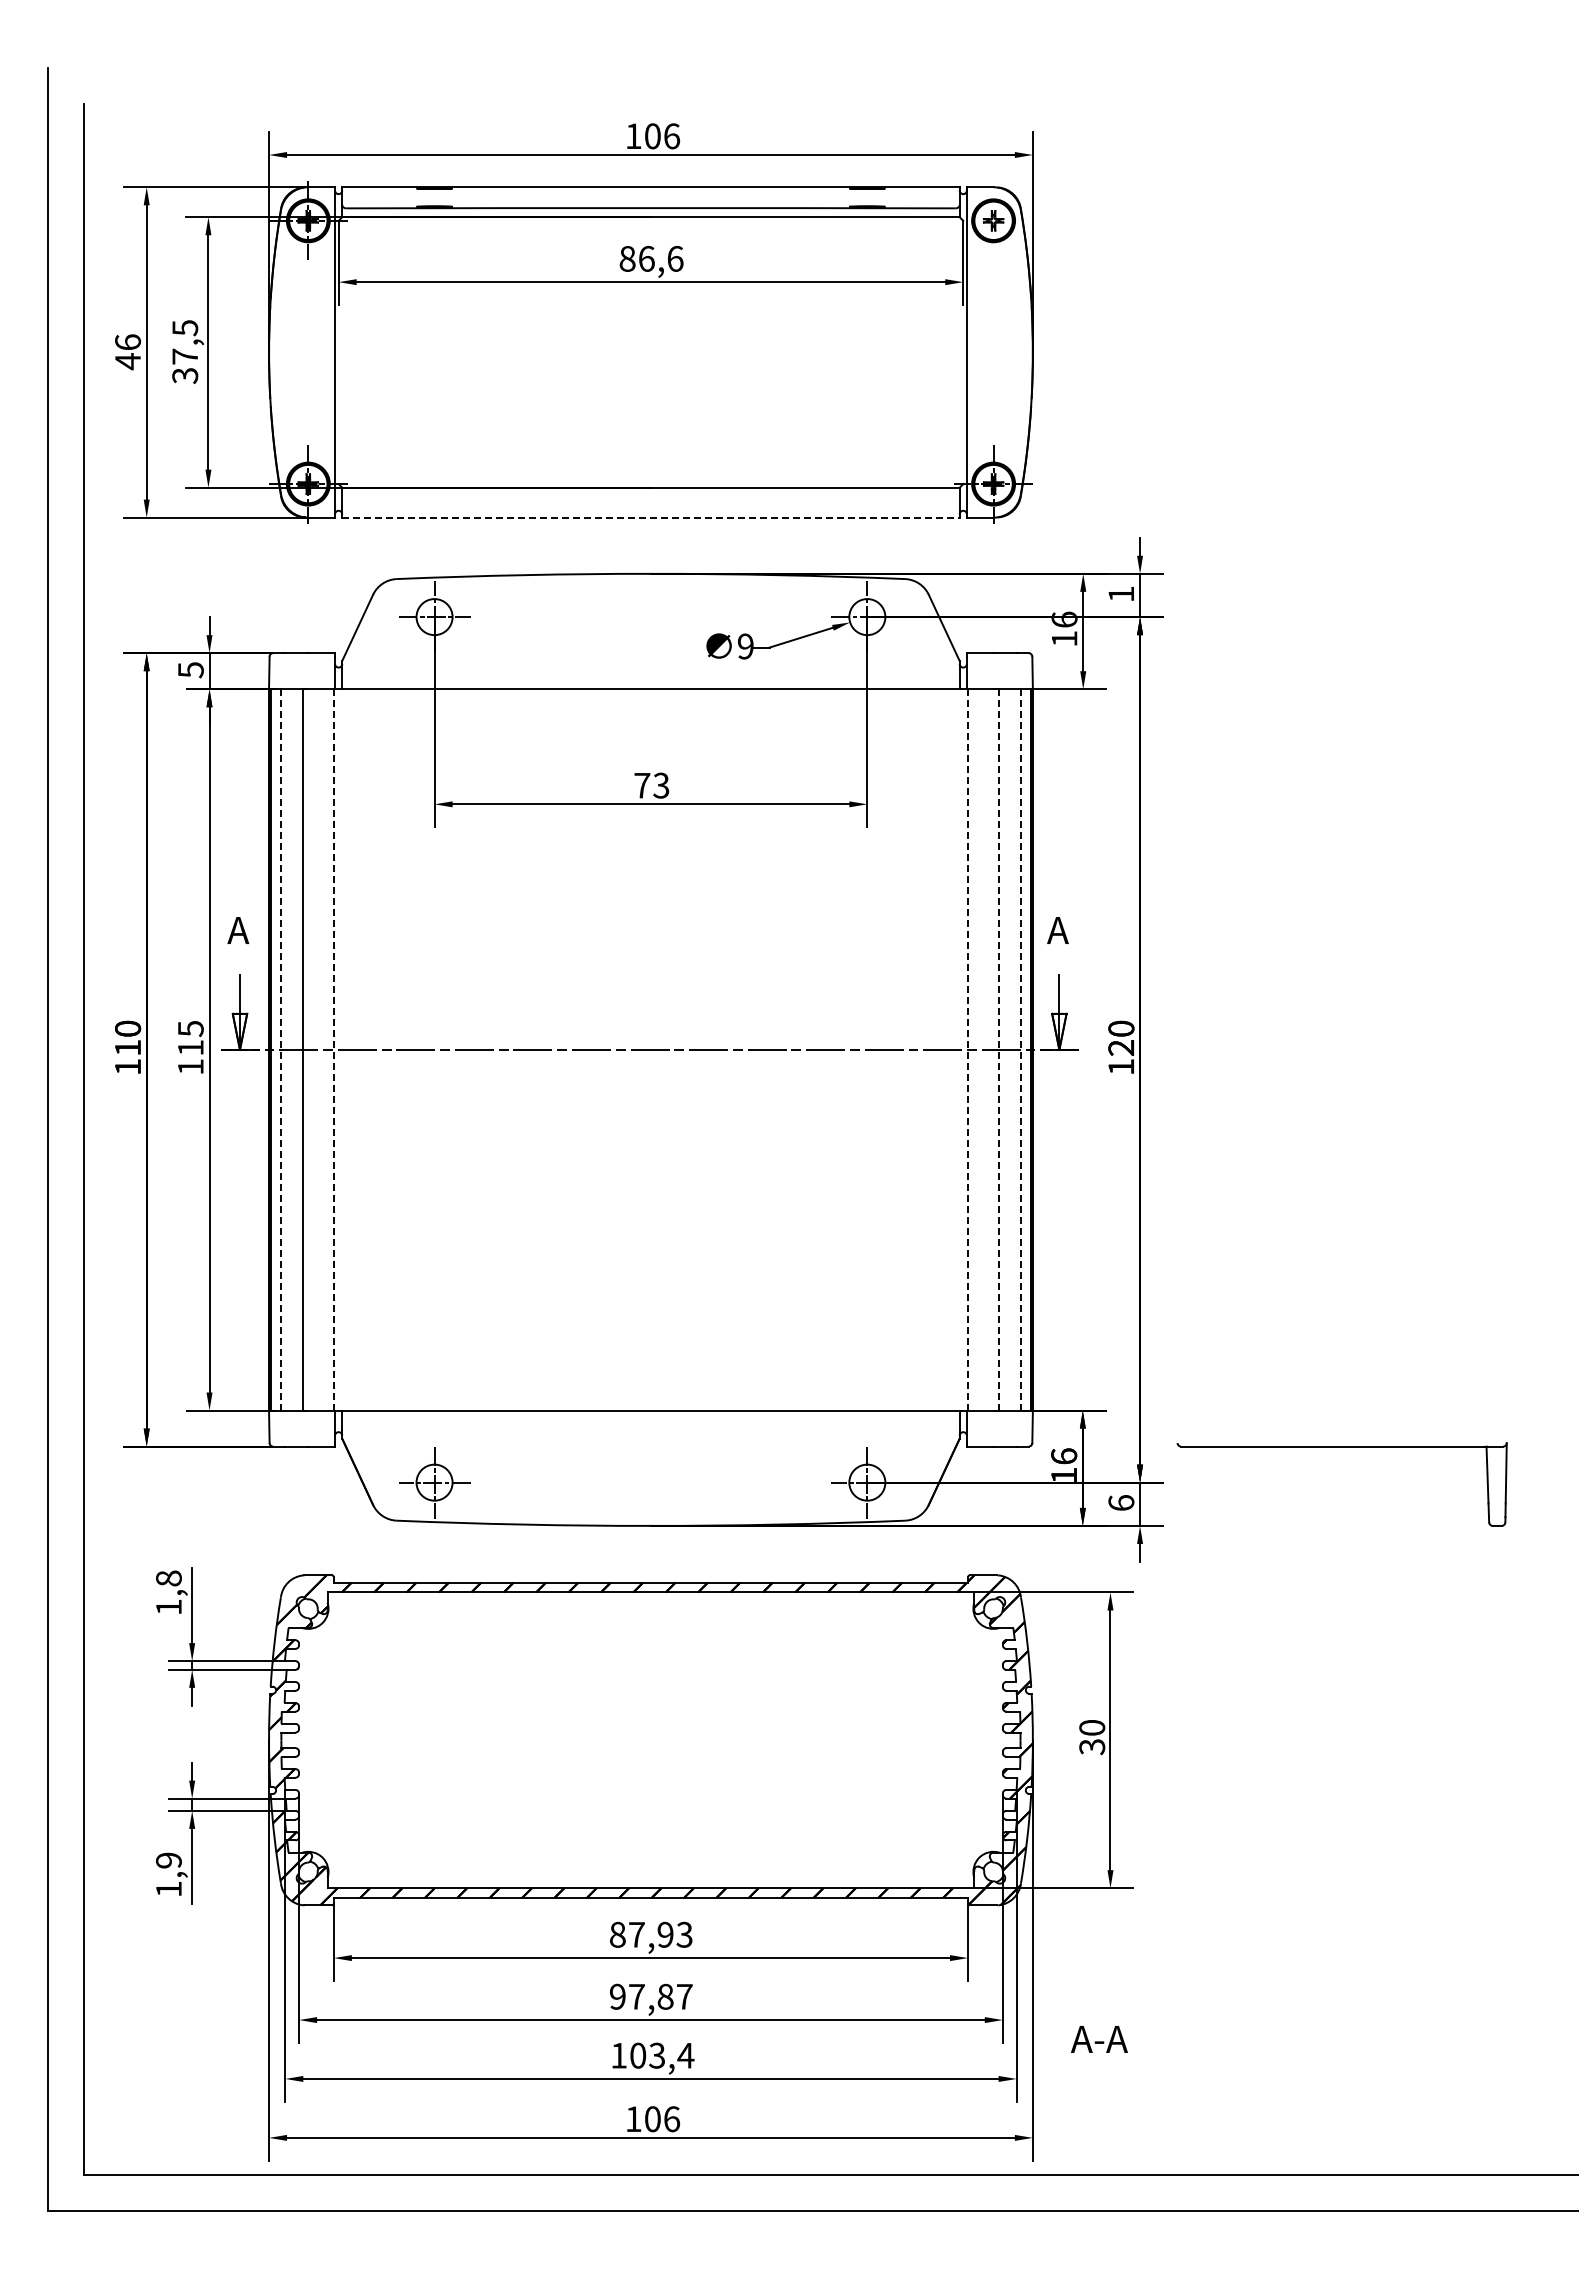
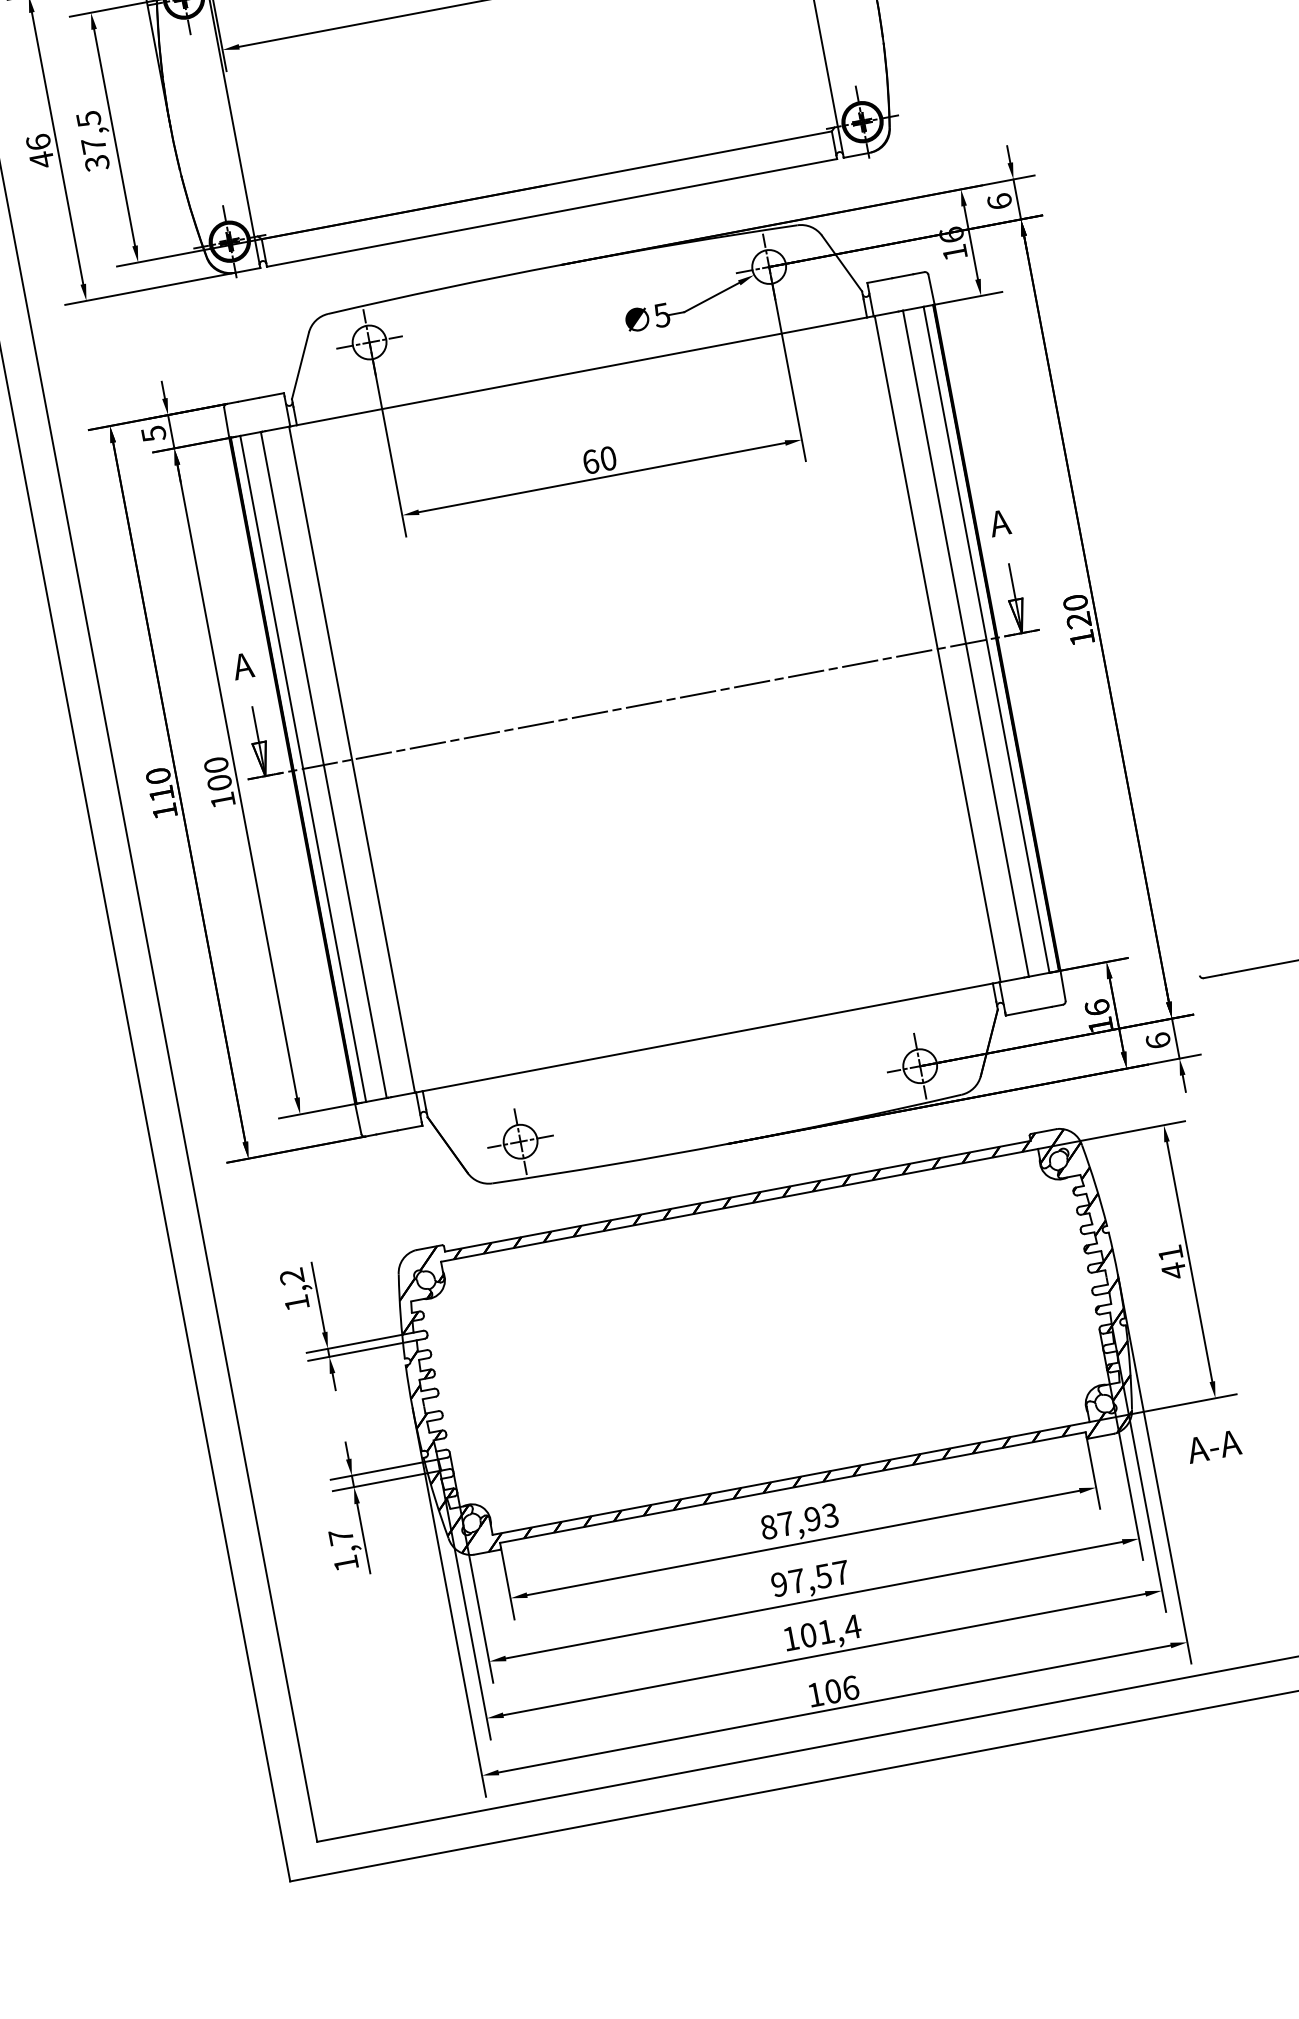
line: (650, 517) -> (551, 212), dashed -> solid
text: (1121, 593) -> (999, 200), 1 -> 6
text: (745, 646) -> (661, 315), 9 -> 5
text: (651, 785) -> (599, 460), 73 -> 60
text: (190, 1037) -> (217, 773), 115 -> 100
line: (280, 1049) -> (302, 768), dashed -> solid
line: (333, 1049) -> (351, 759), dashed -> solid
line: (968, 1049) -> (938, 648), dashed -> solid
line: (998, 1049) -> (965, 643), dashed -> solid
line: (1021, 1049) -> (986, 639), dashed -> solid
text: (168, 1578) -> (291, 1276), 1,8 -> 1,2
text: (1092, 1737) -> (1172, 1262), 30 -> 41
text: (168, 1860) -> (340, 1537), 1,9 -> 1,7
text: (665, 1996) -> (823, 1575), 97,87 -> 97,57
text: (1099, 2039) -> (1214, 1446), moved
text: (656, 2055) -> (825, 1631), 103,4 -> 101,4

